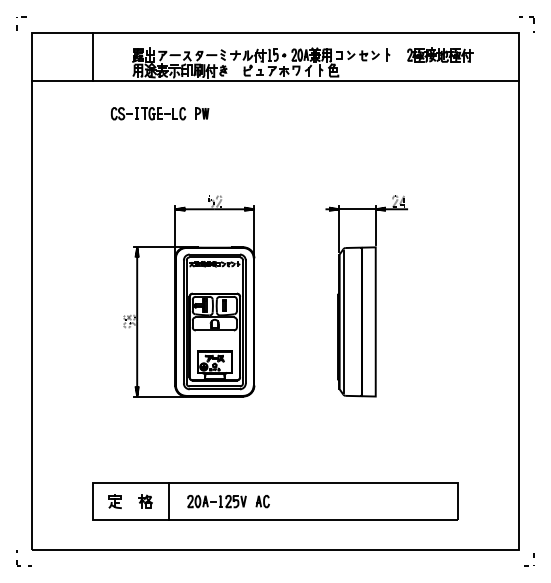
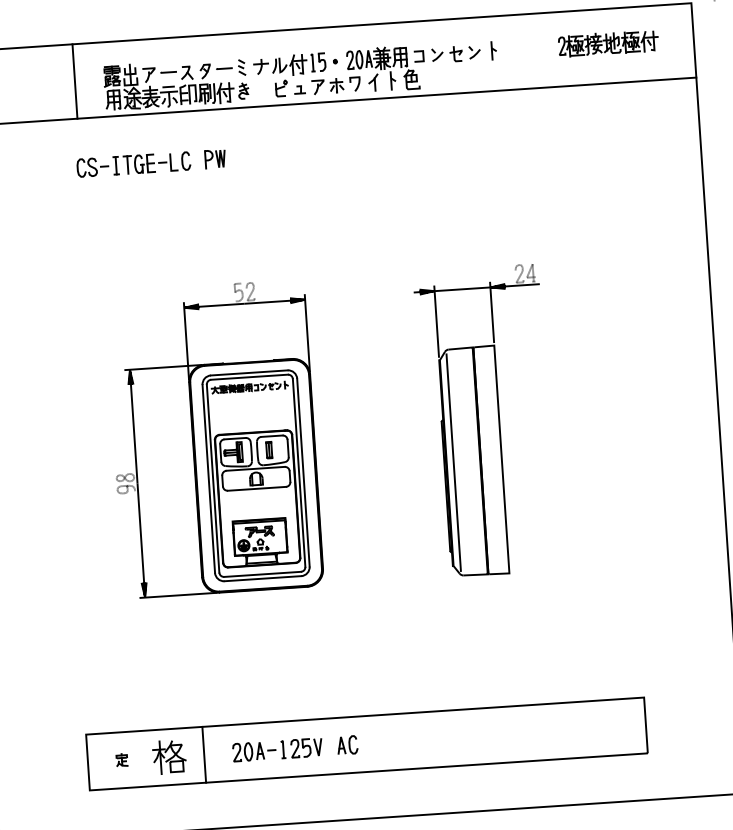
part: (440, 54) -> (608, 42), moved
line: (92, 56) -> (74, 80), moved
part: (114, 501) -> (121, 760), size x0.6
part: (145, 501) -> (168, 757), size x1.6

